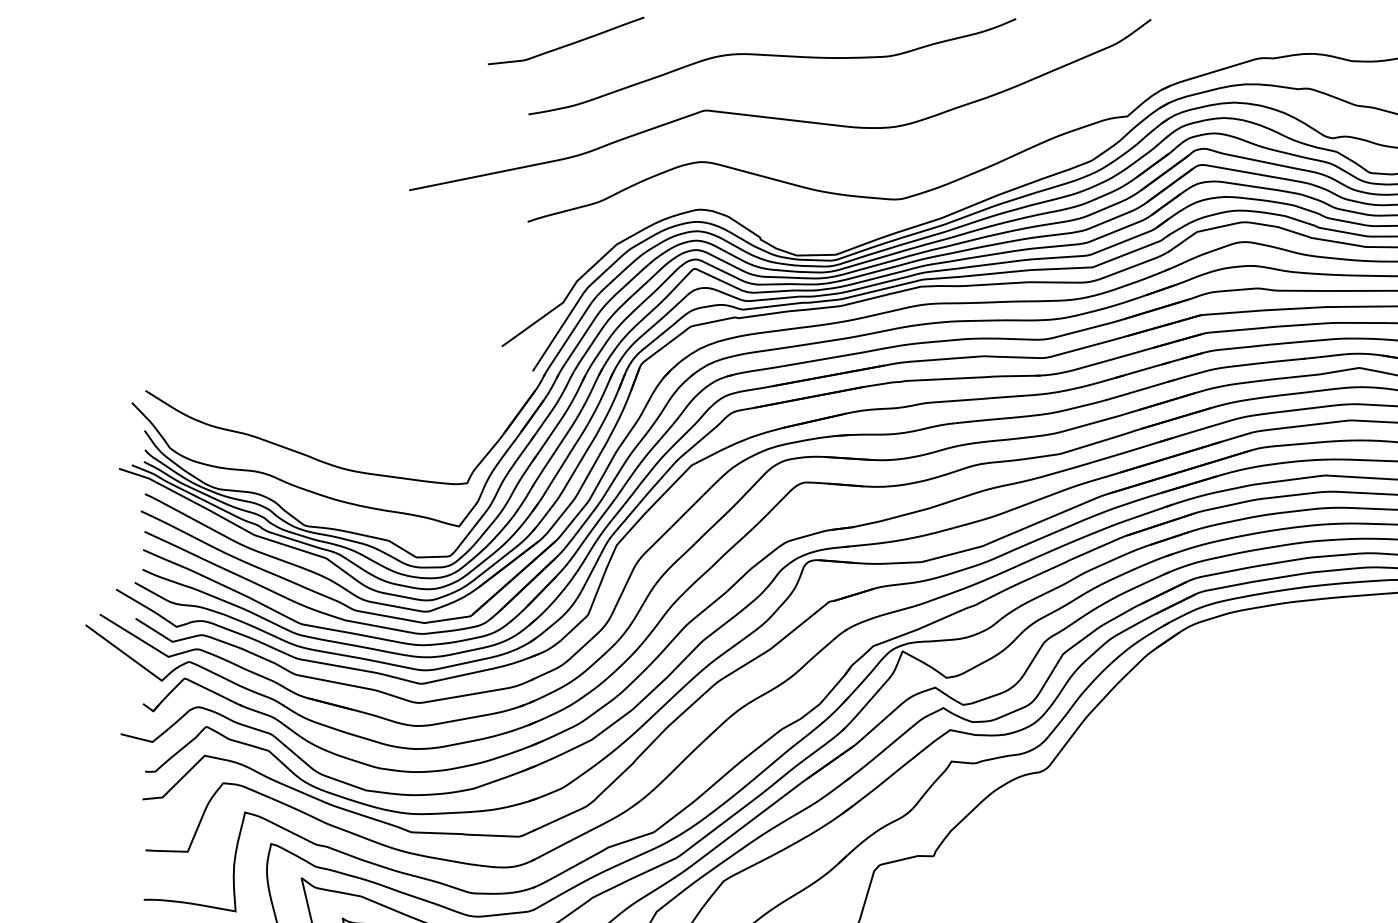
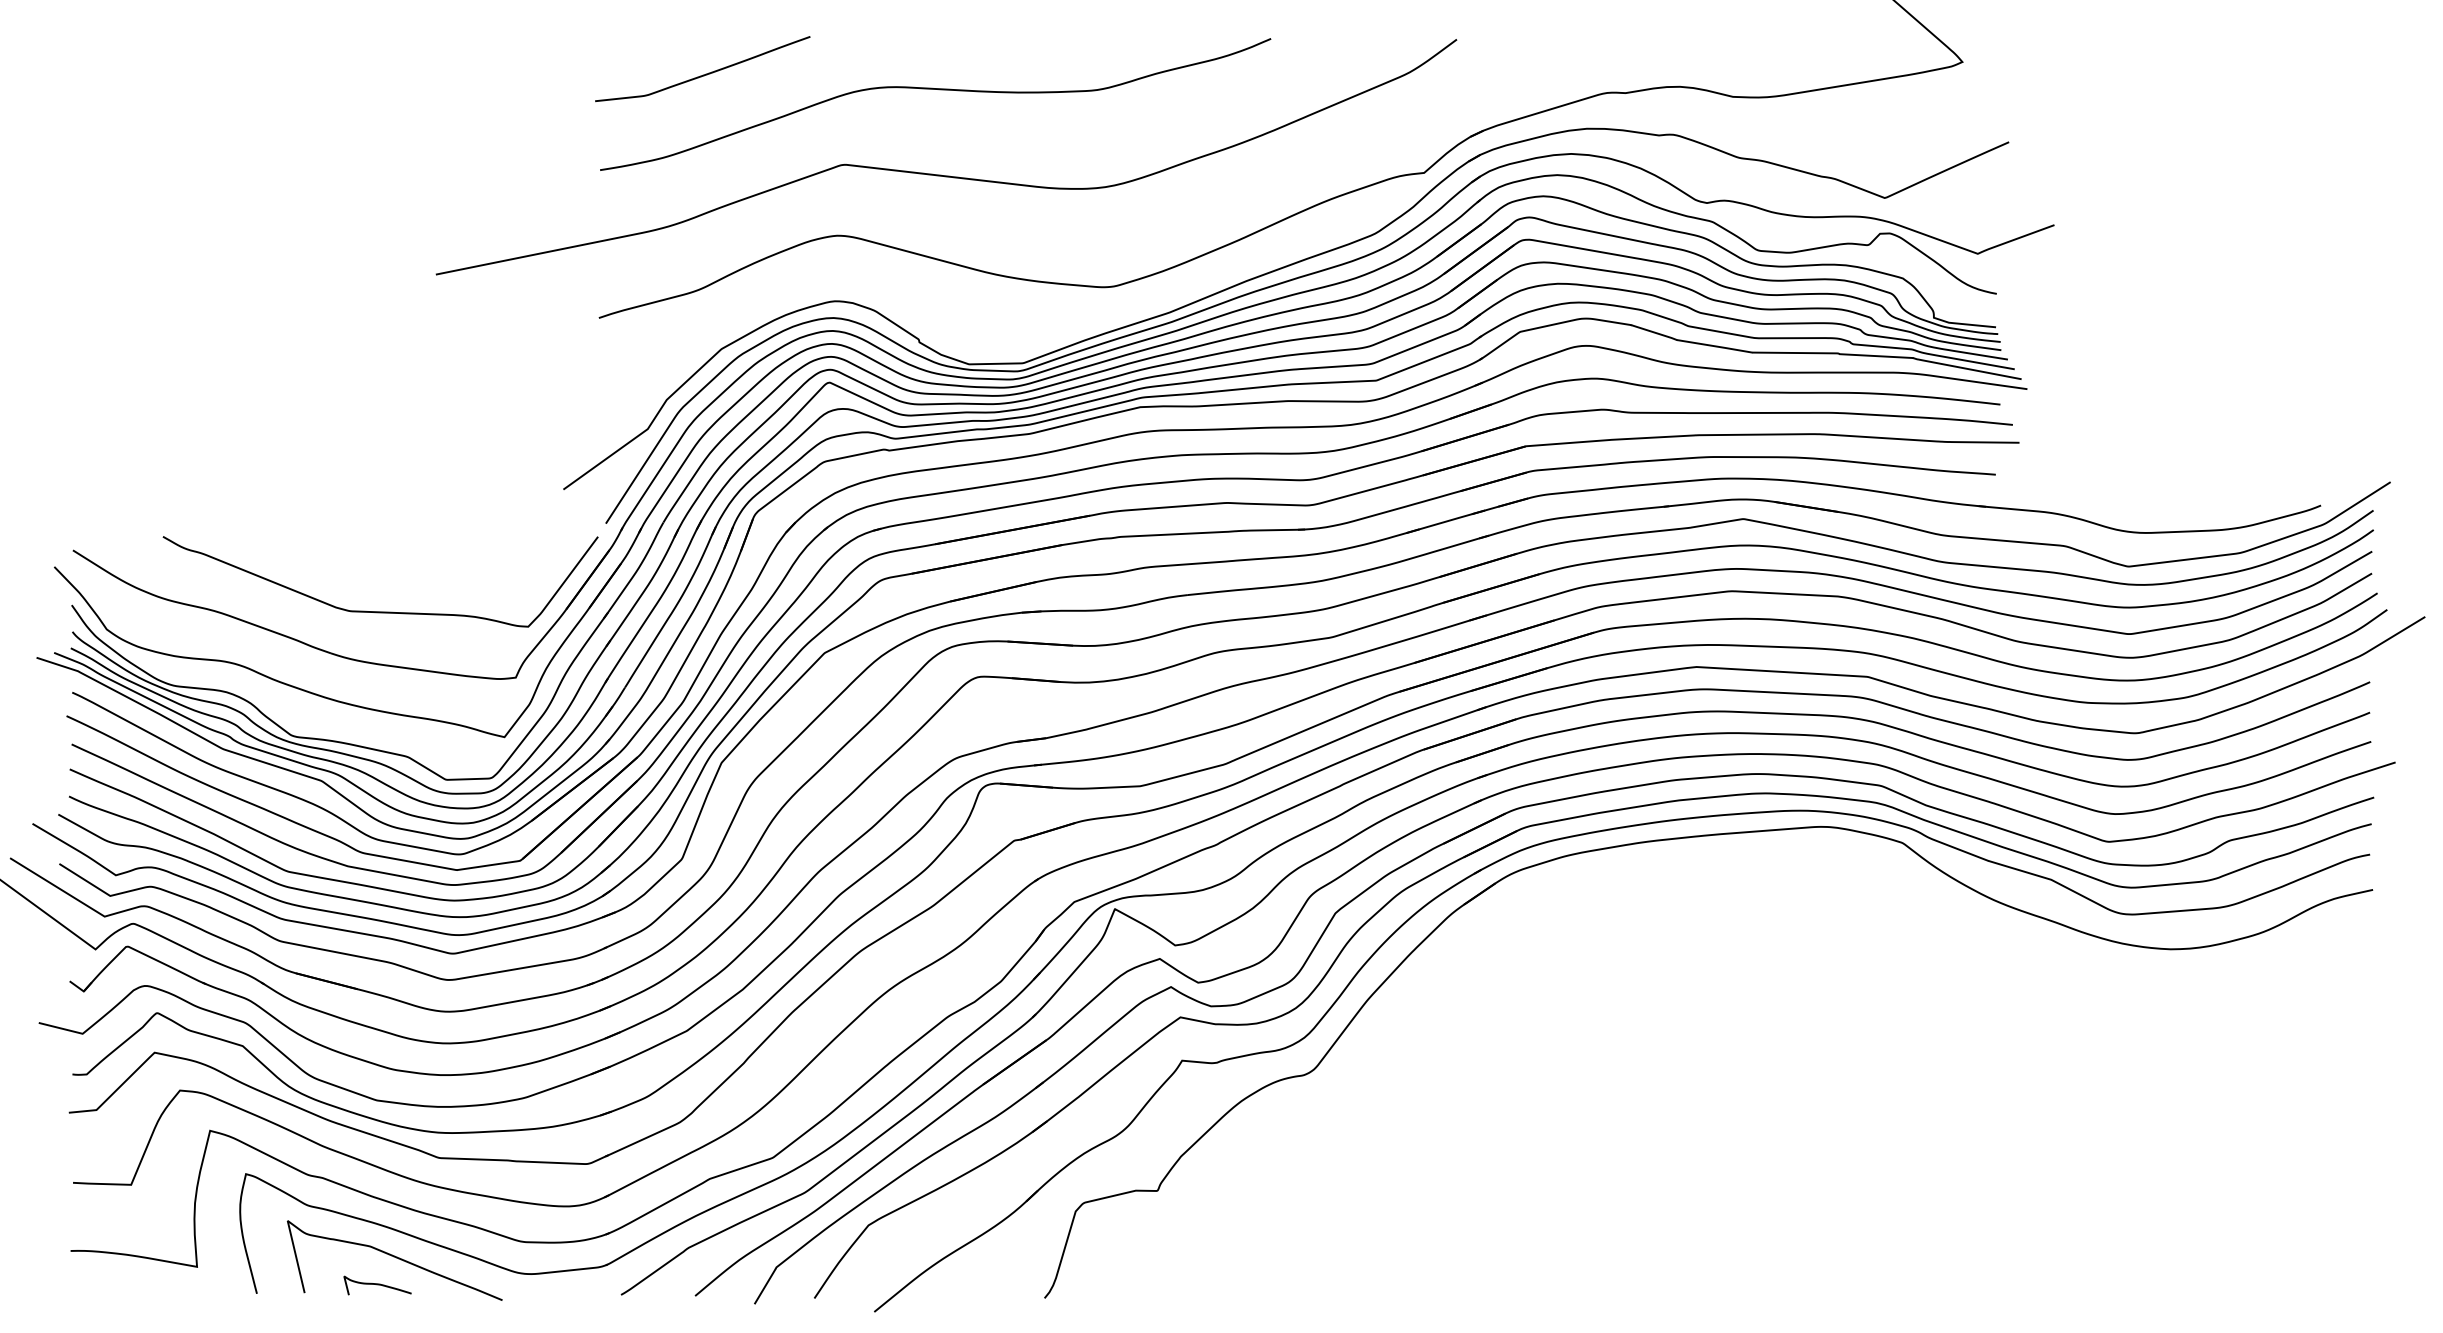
curve: (568, 44) -> (705, 73), moved
curve: (368, 435) -> (380, 611), added

